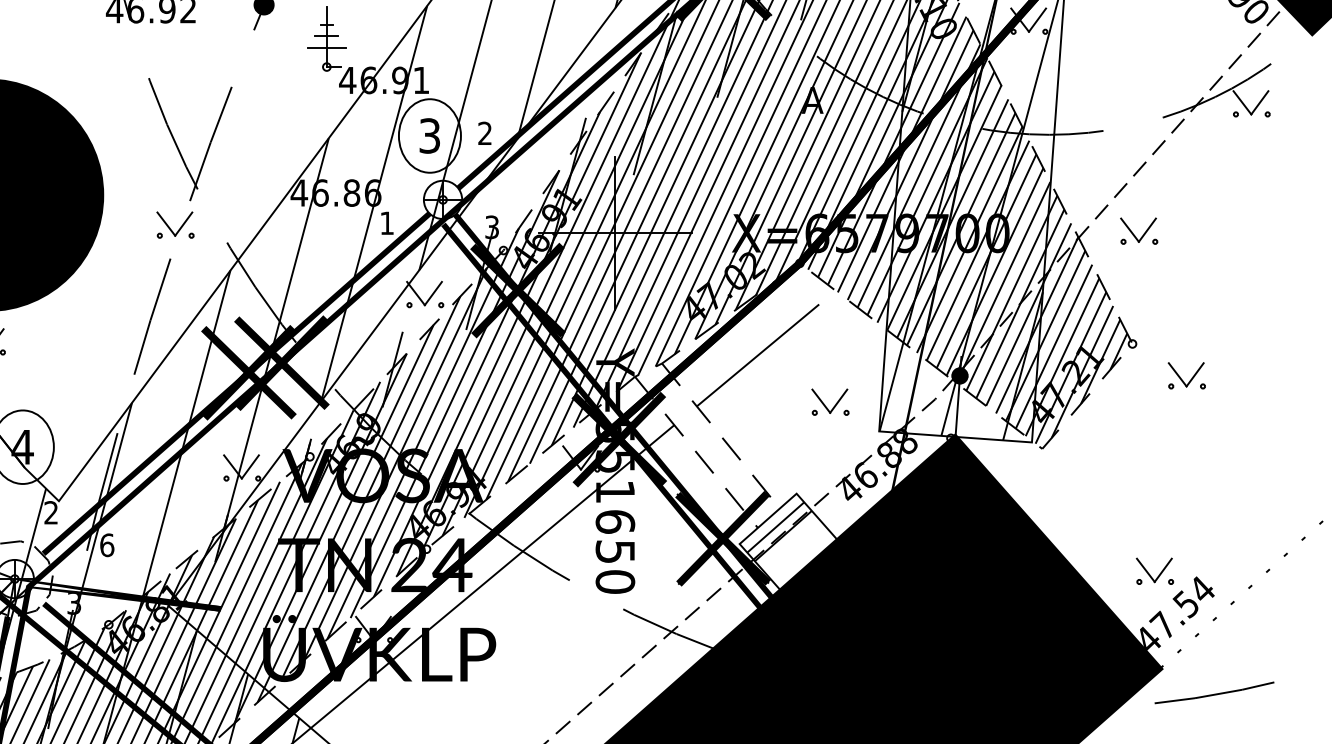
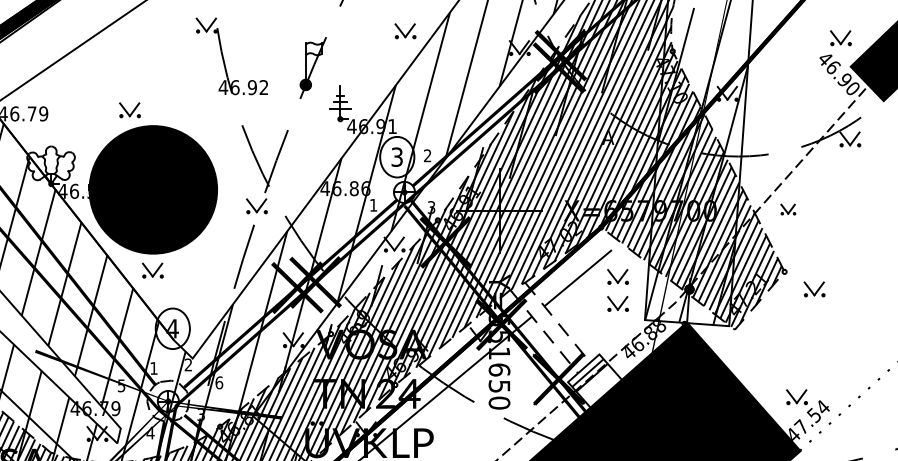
part: (1139, 230) -> (788, 209), size x0.7
part: (829, 352) -> (617, 276), added

